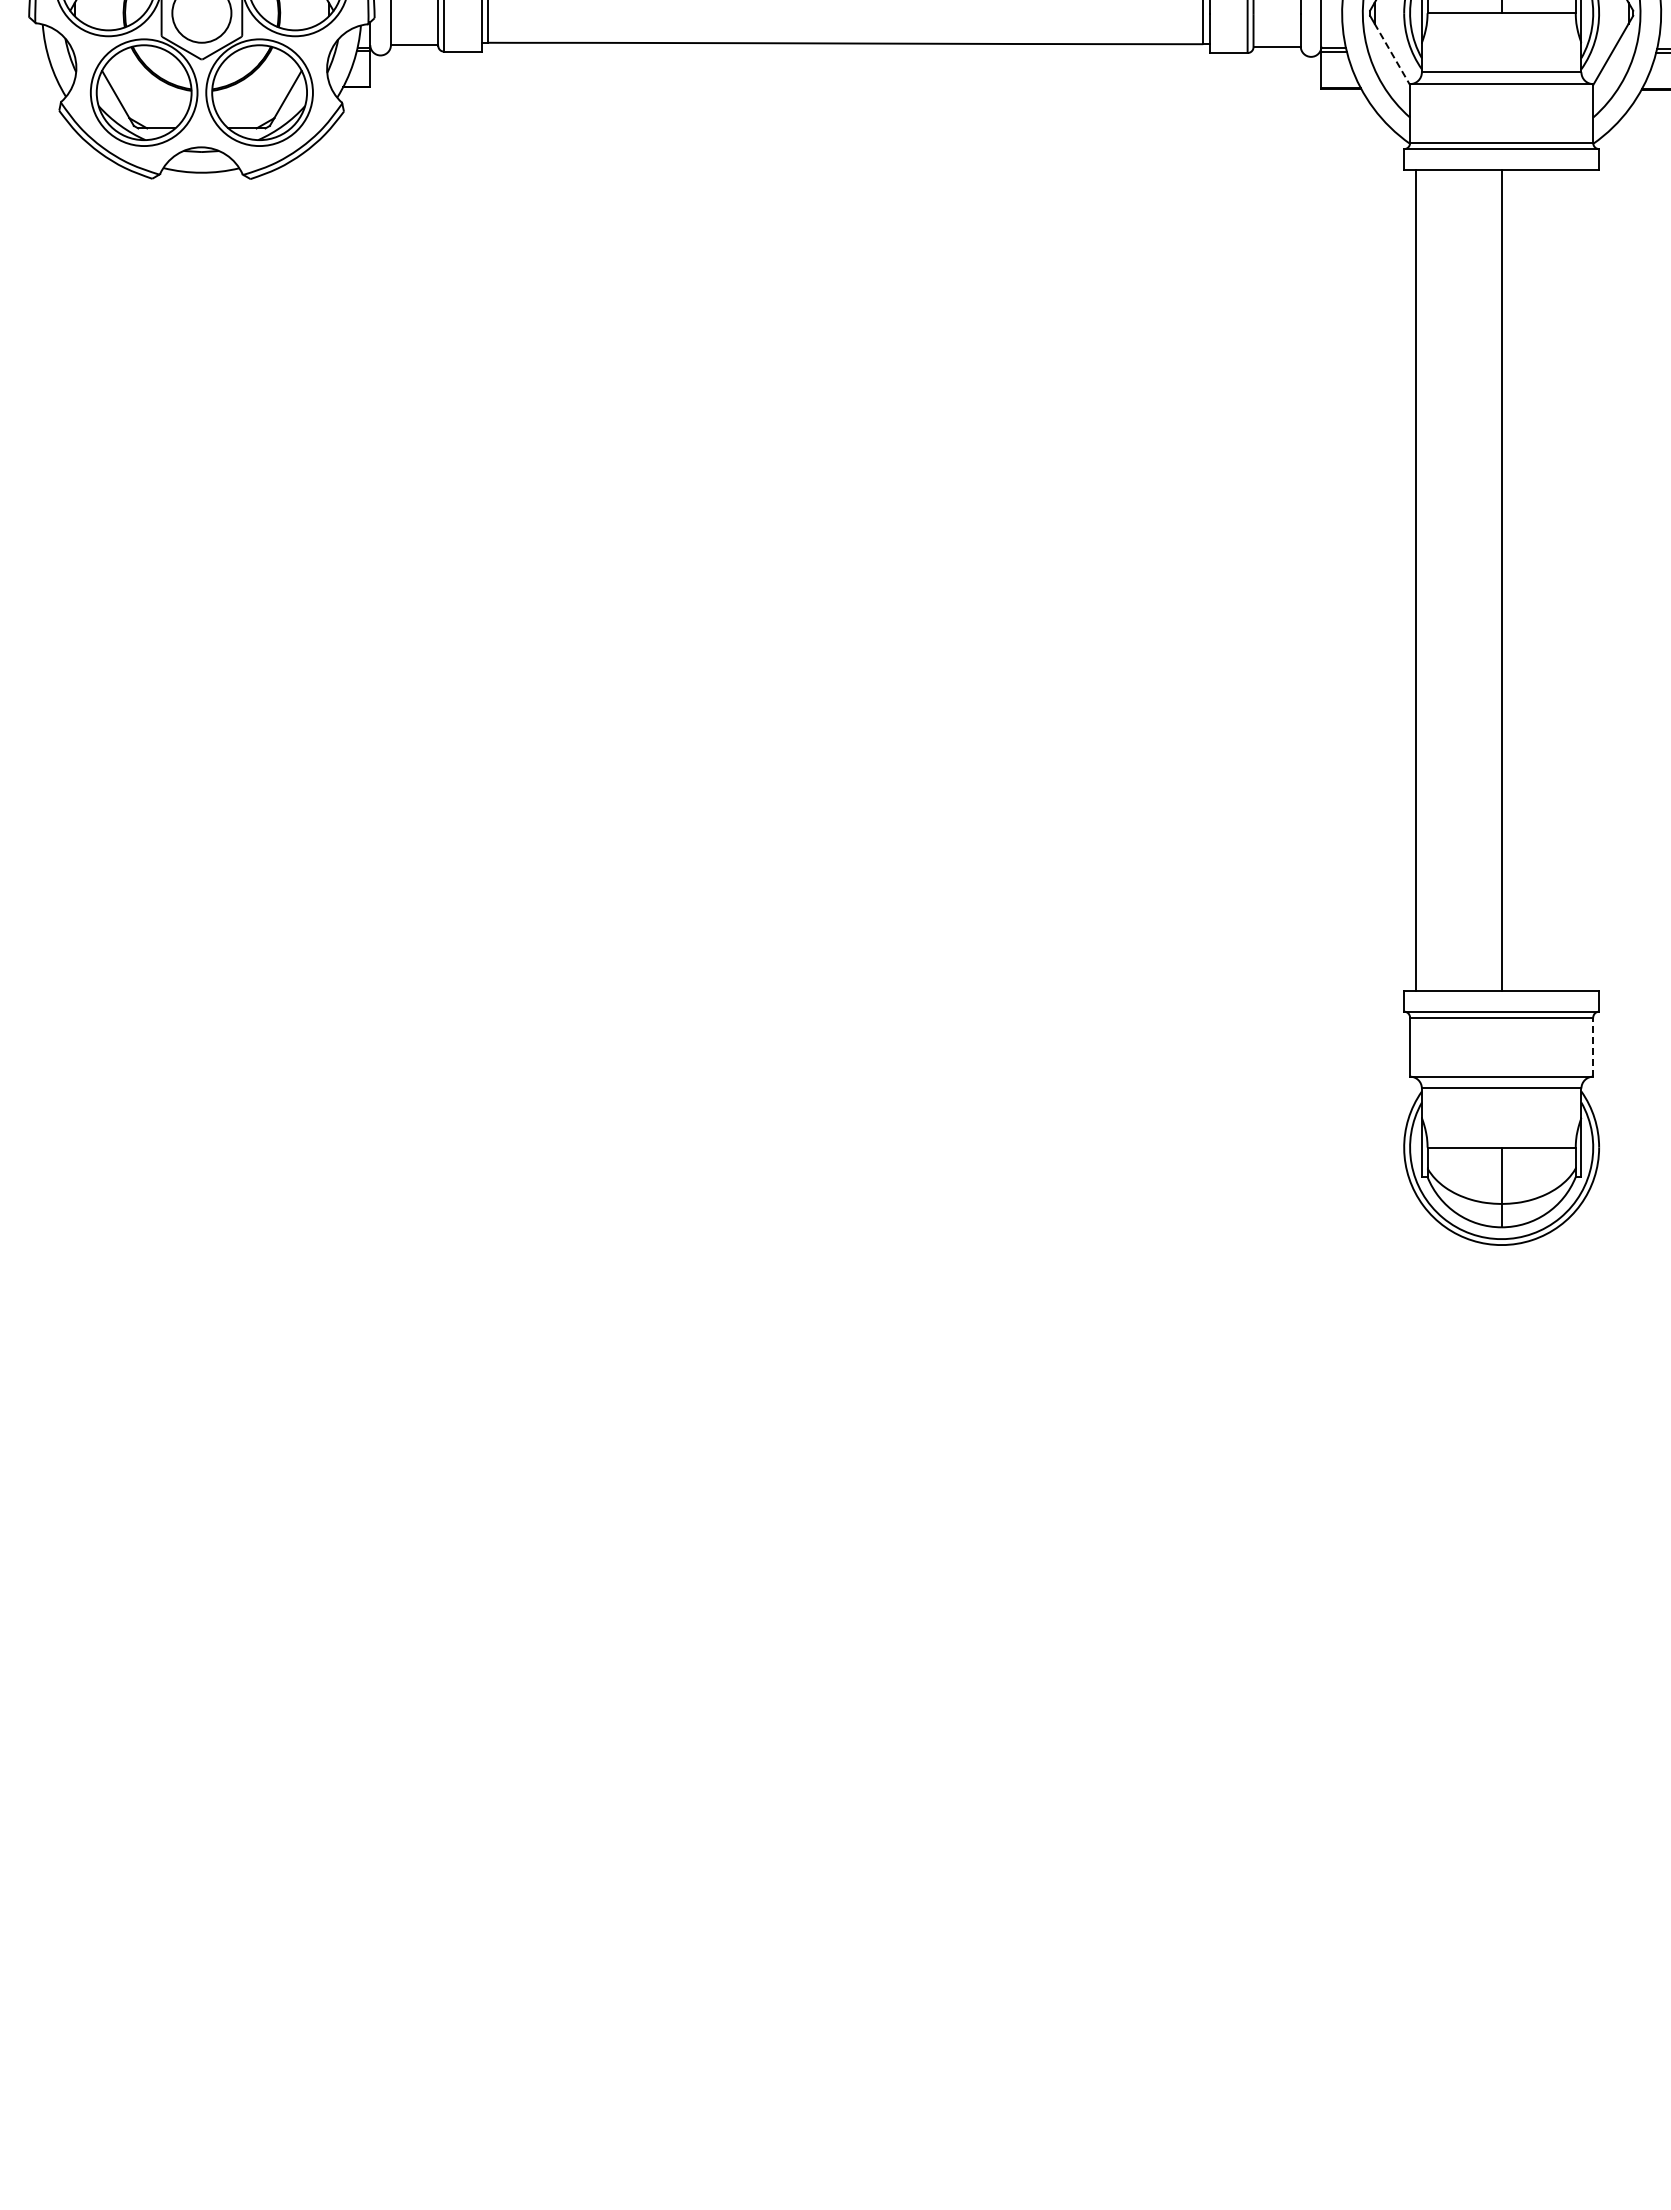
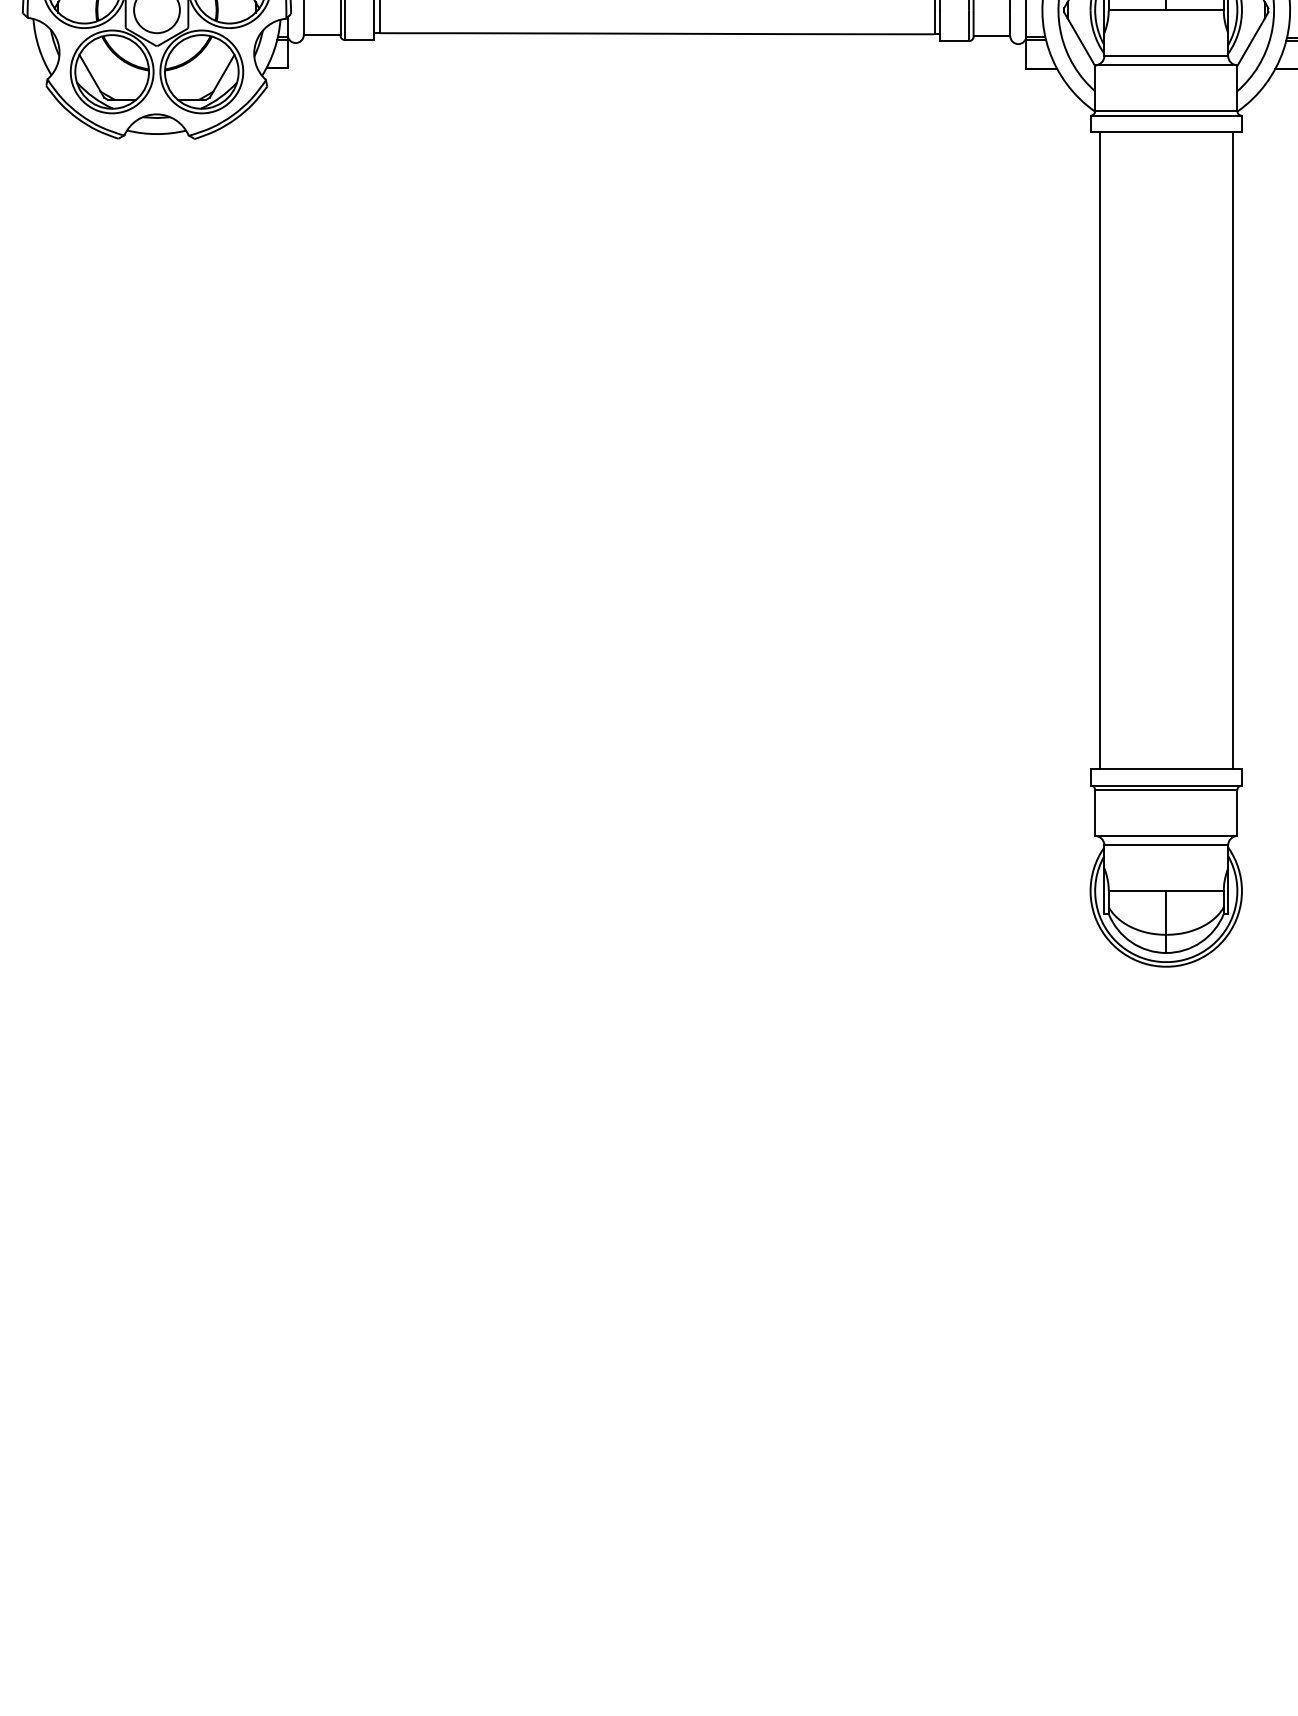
line: (1392, 54) -> (1081, 42), dashed -> solid
line: (1502, 580) -> (1232, 450), moved
line: (1593, 1047) -> (1237, 813), dashed -> solid

